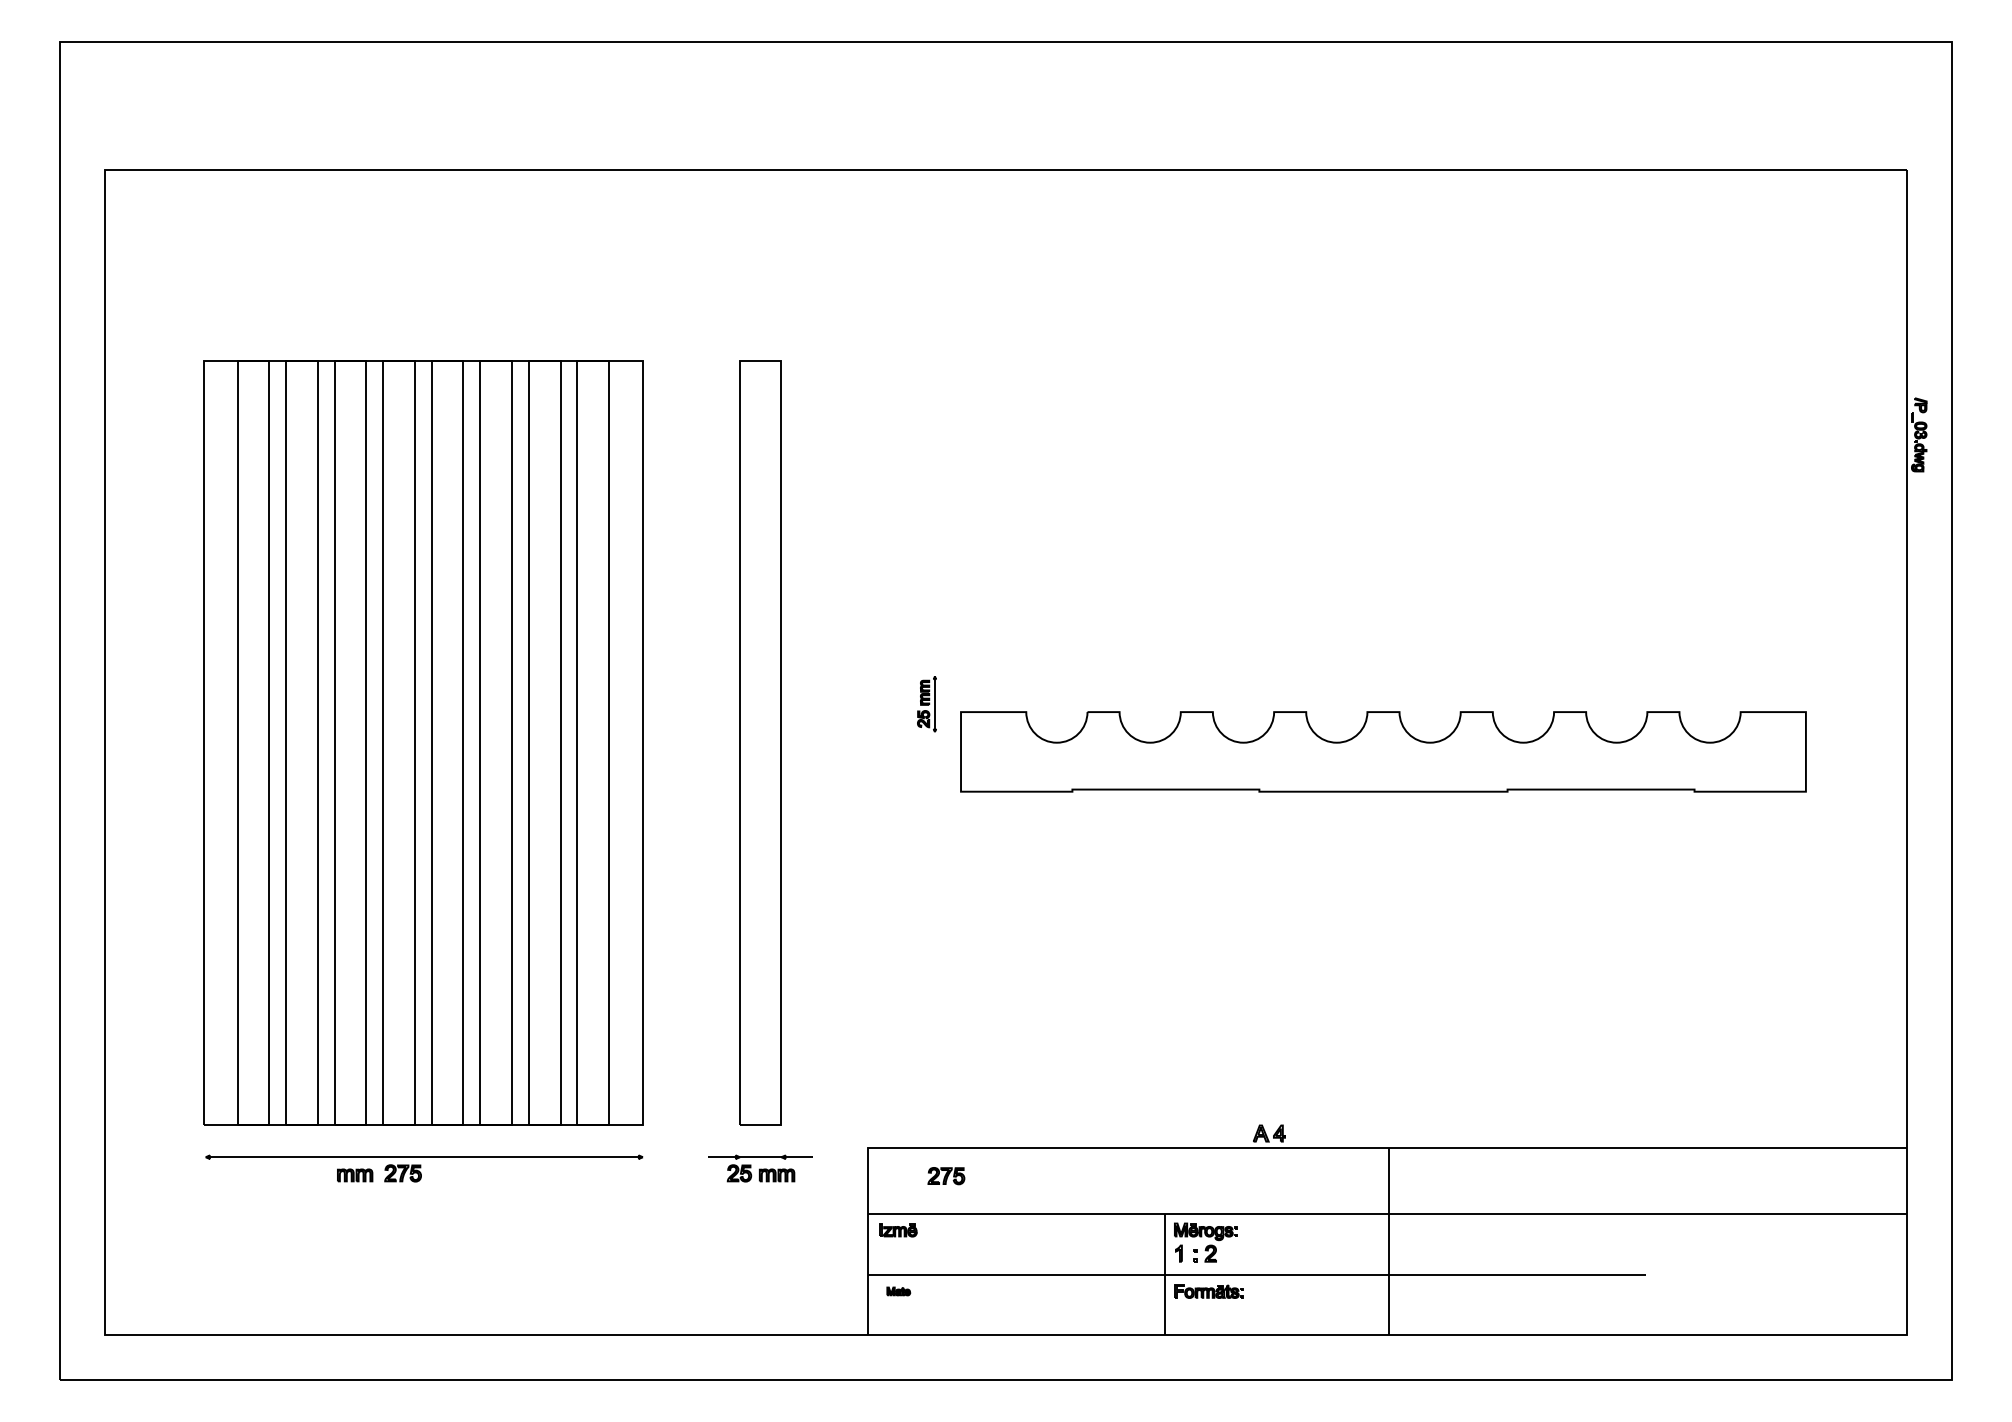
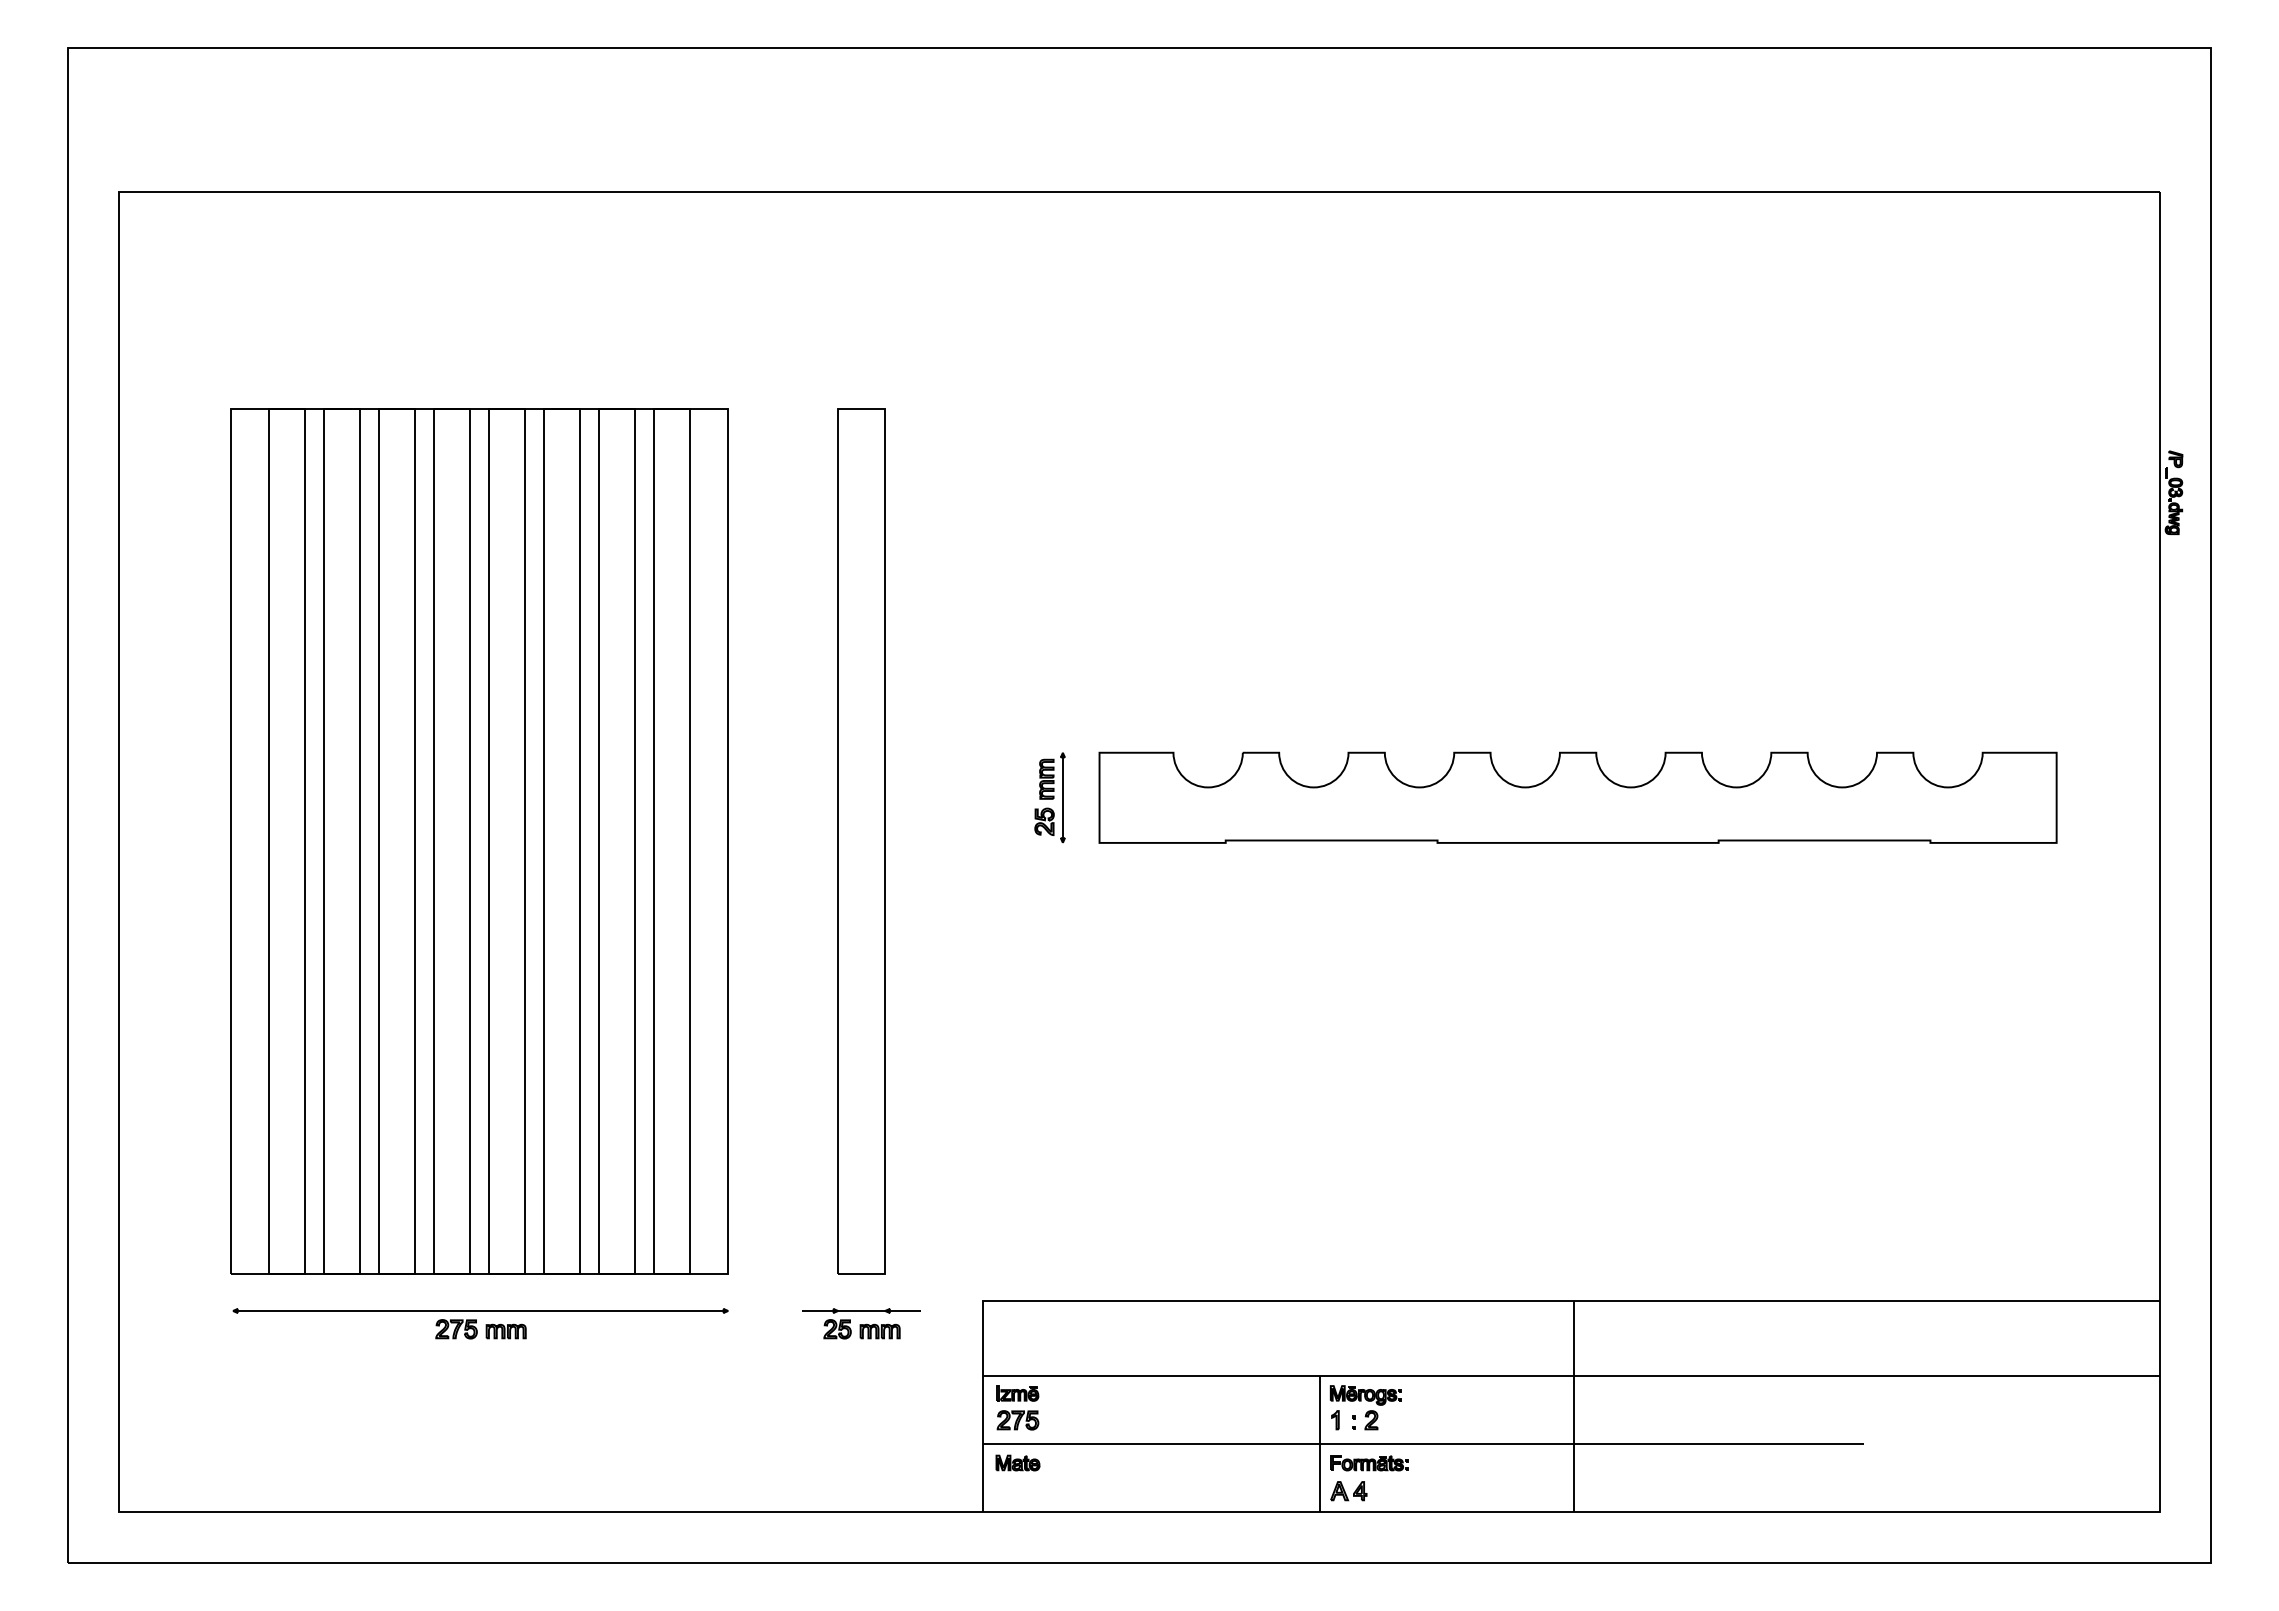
part: (926, 703) -> (1049, 797), size x1.43
part: (1382, 751) -> (1577, 797), moved
part: (1269, 1133) -> (1348, 1491), moved
part: (354, 1175) -> (505, 1331), moved
part: (945, 1176) -> (1017, 1420), moved
part: (898, 1290) -> (1017, 1462), size x1.67

